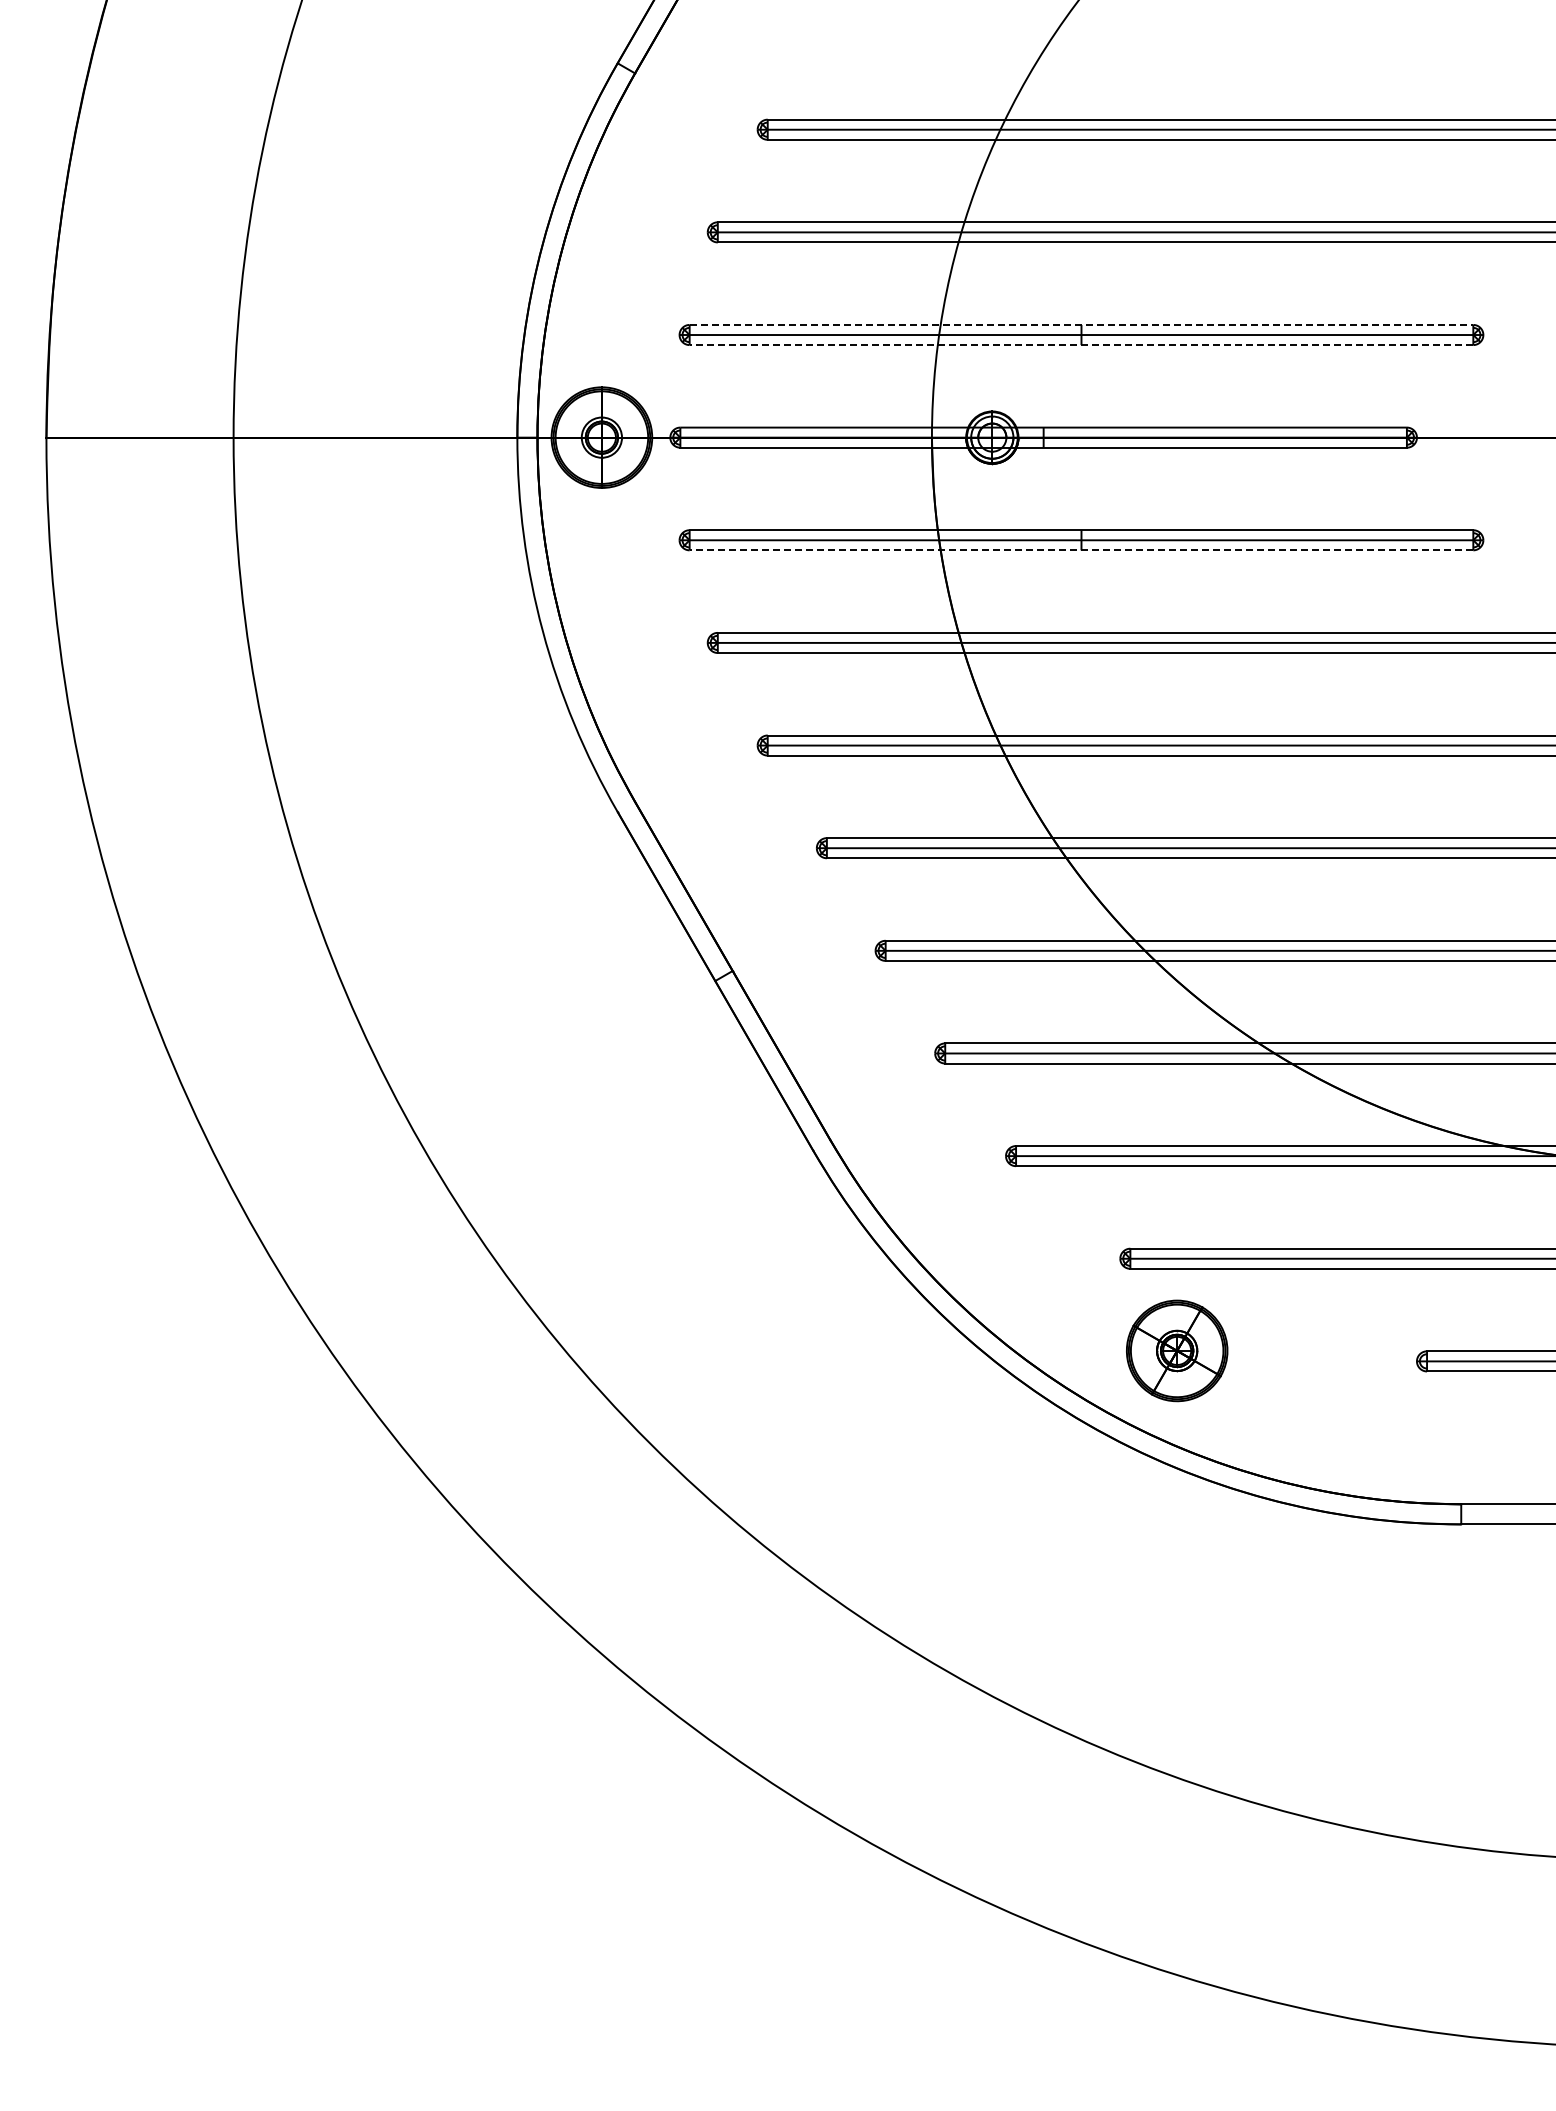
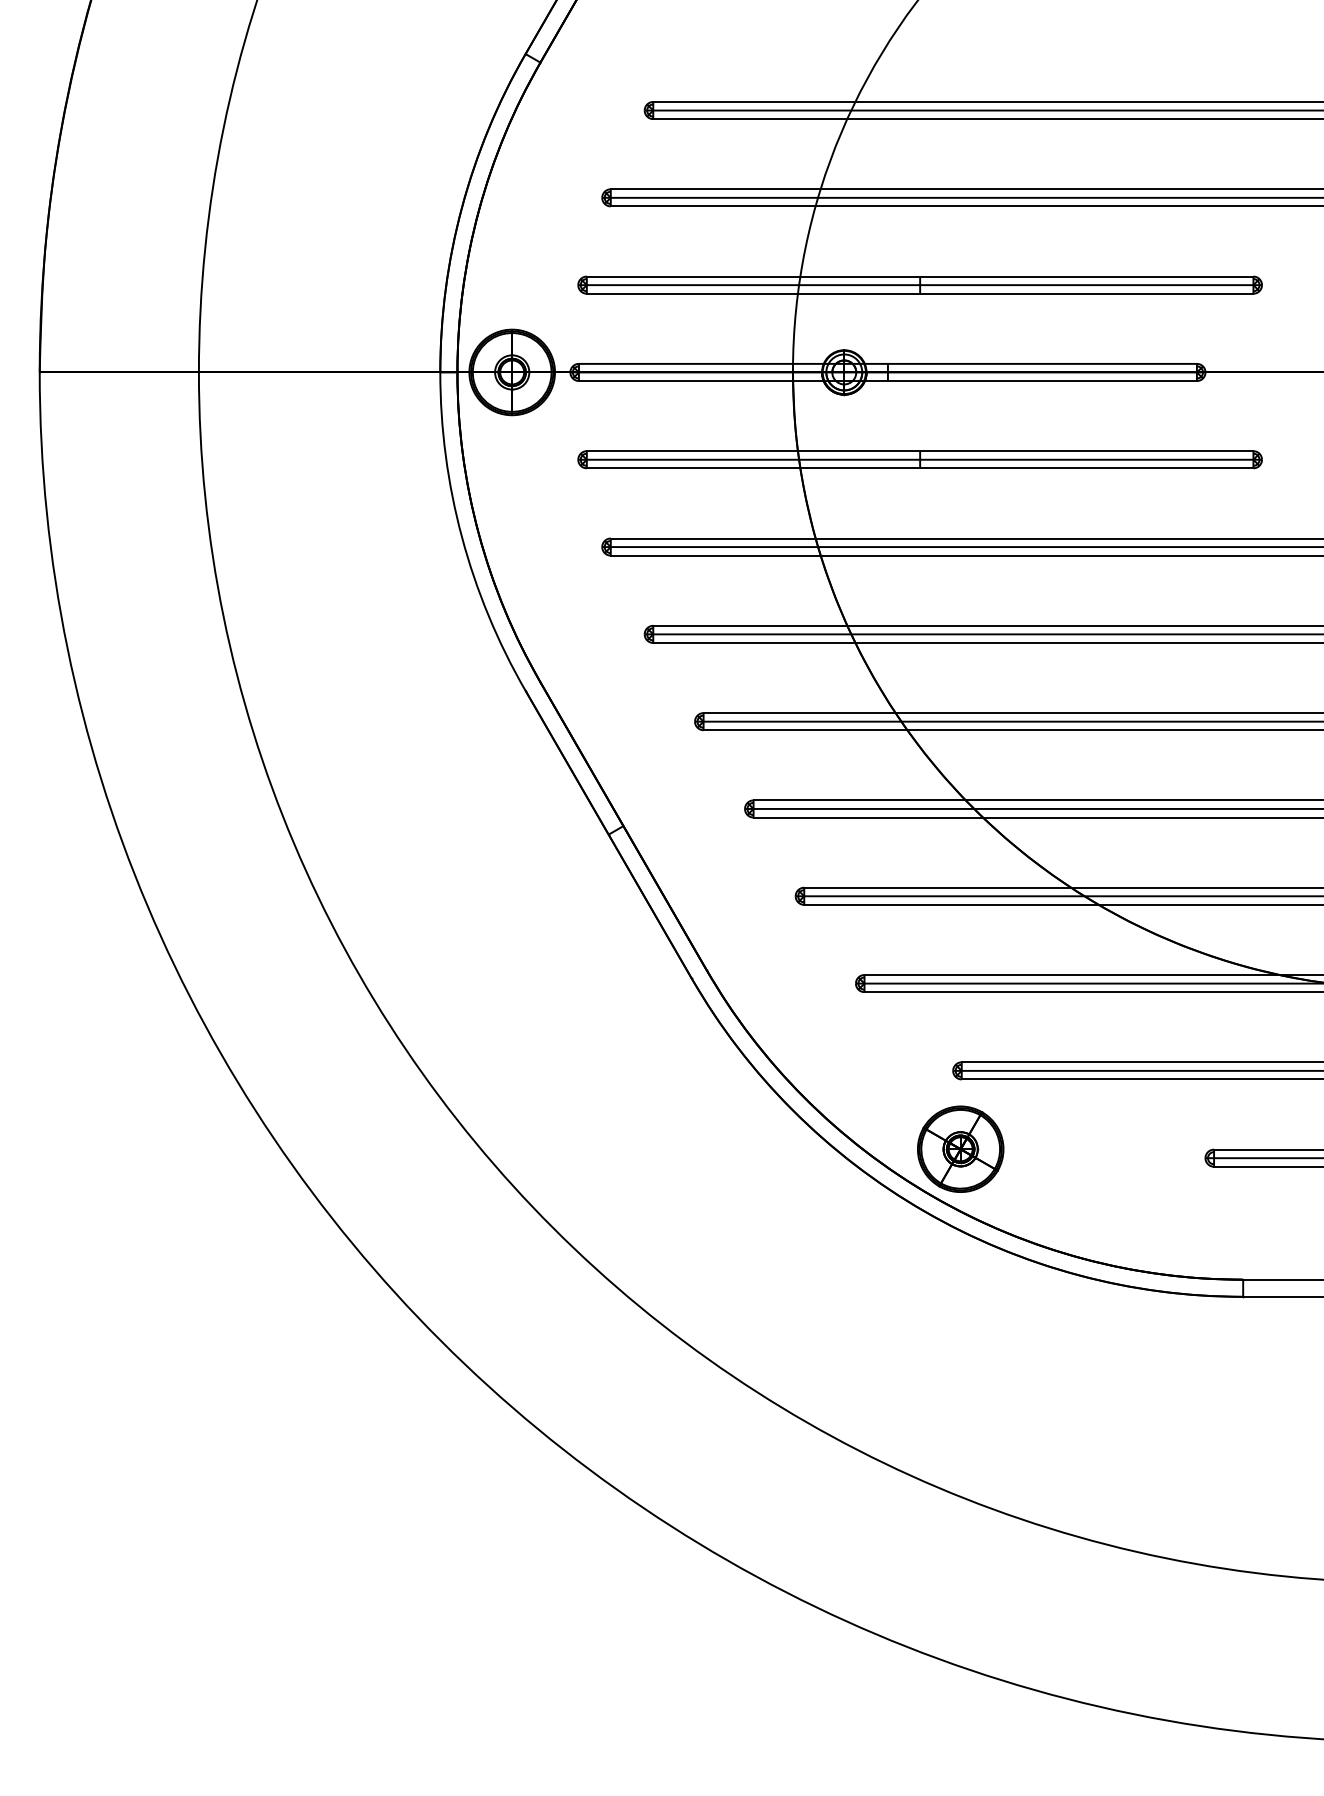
line: (1081, 324) -> (920, 276), dashed -> solid
line: (1081, 345) -> (920, 294), dashed -> solid
line: (1081, 550) -> (920, 468), dashed -> solid
part: (1177, 1350) -> (960, 1148), moved

